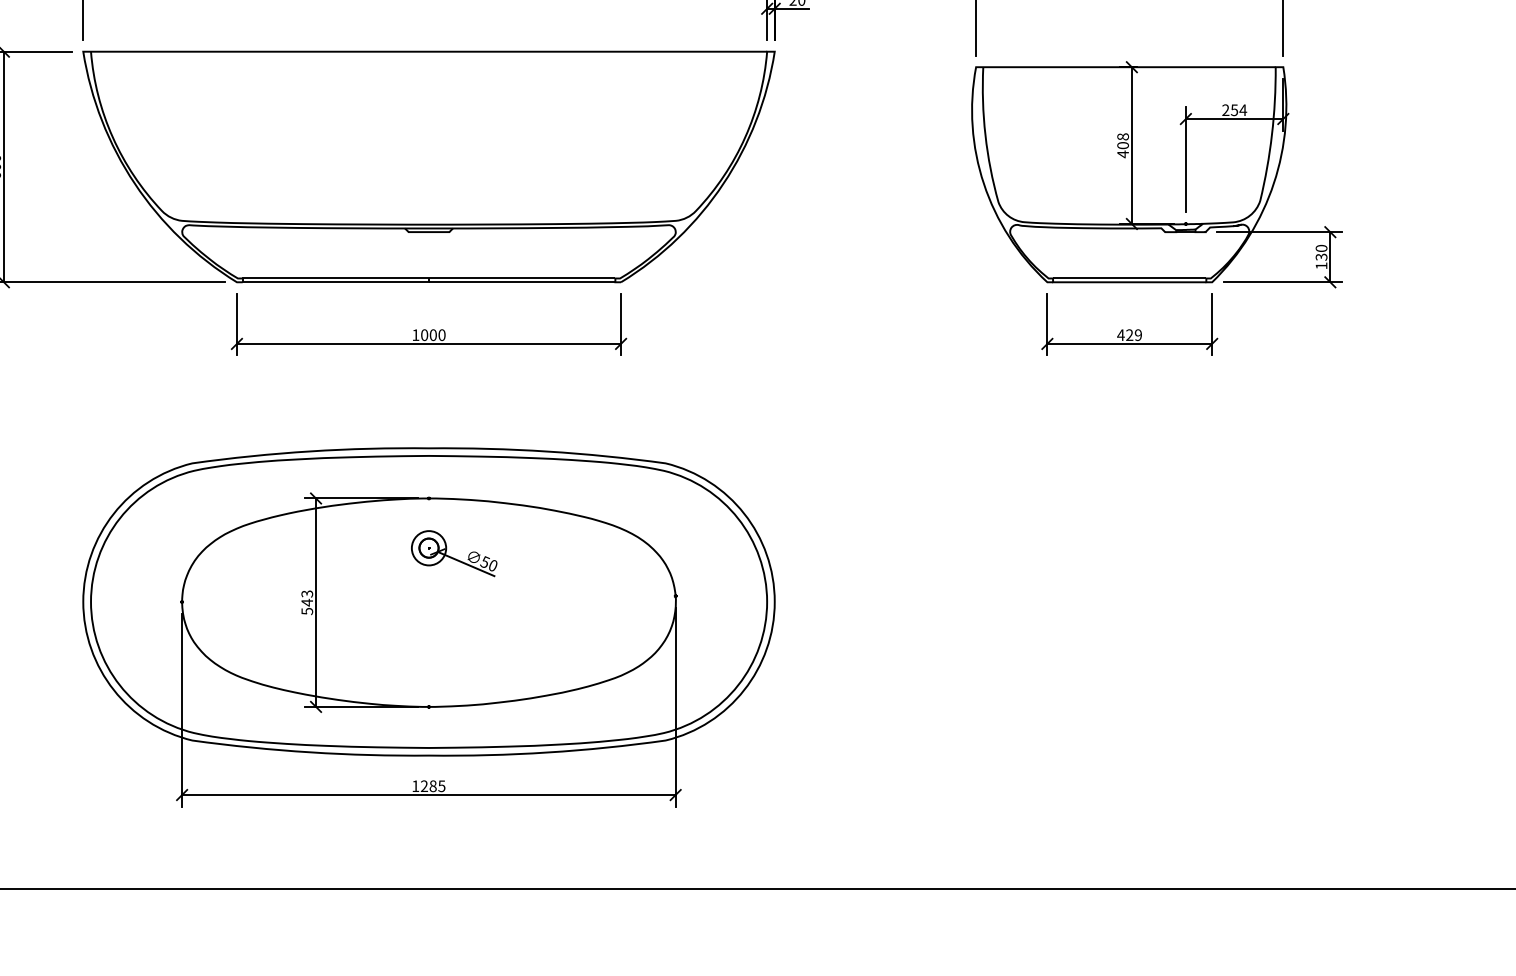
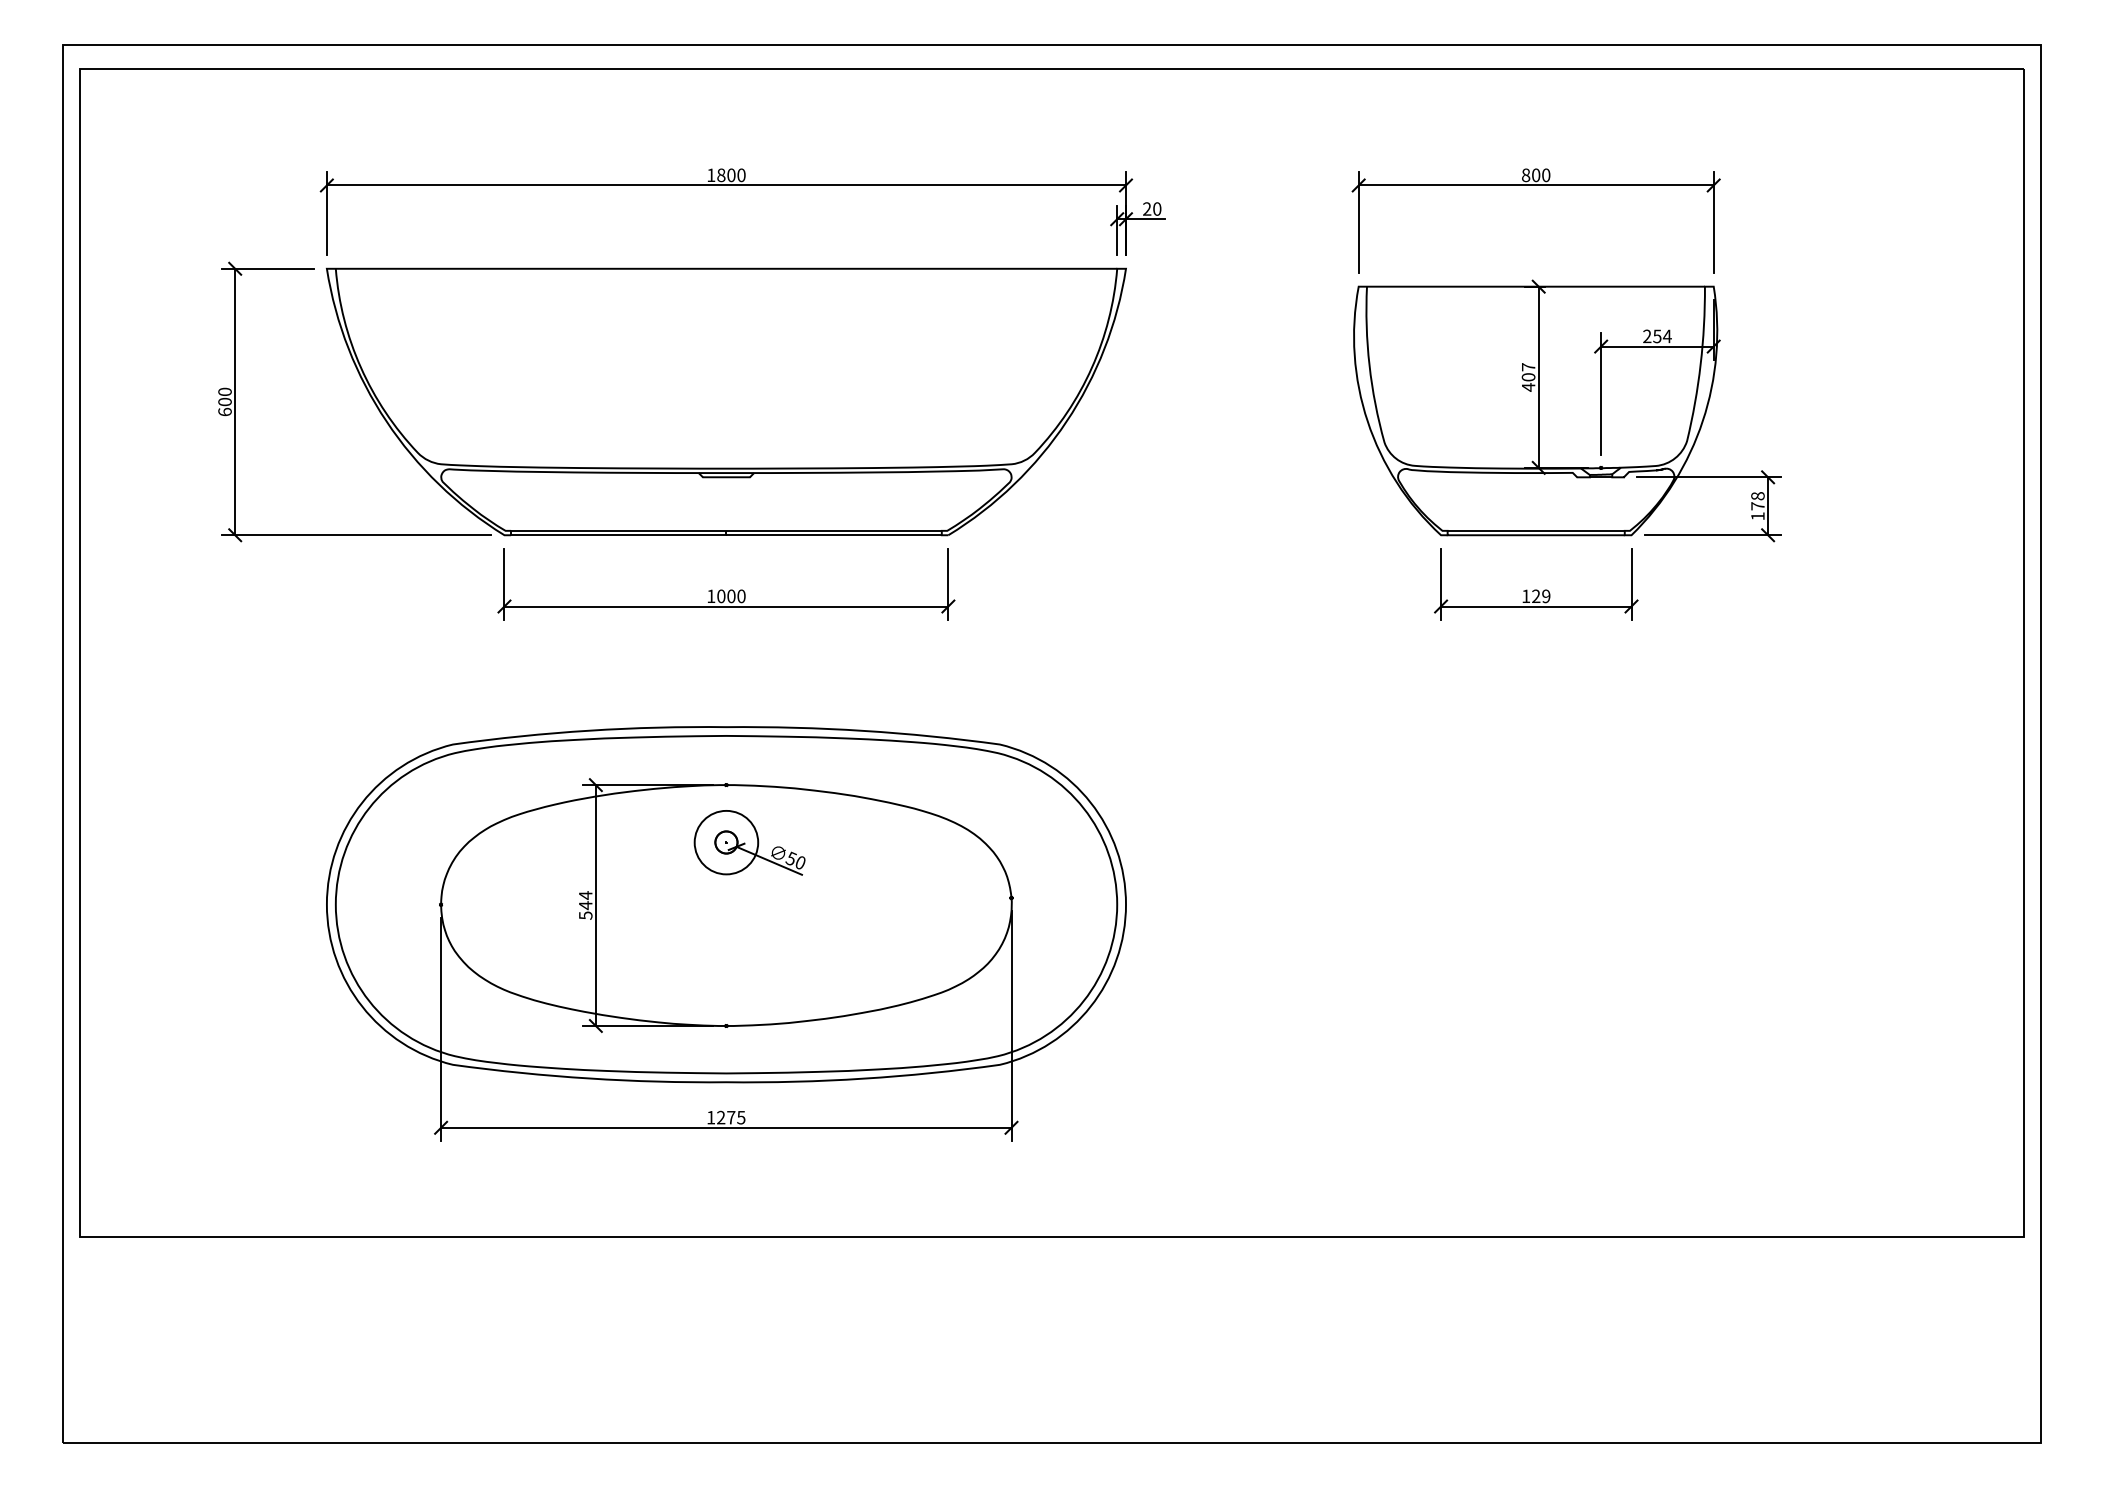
text: (1123, 137) -> (1528, 367), 408 -> 407
text: (1321, 253) -> (1757, 501), 130 -> 178
text: (1120, 334) -> (1525, 595), 429 -> 129
circle: (429, 548) -> (726, 842), size x1.6
text: (307, 594) -> (585, 895), 543 -> 544
text: (433, 786) -> (731, 1117), 1285 -> 1275

